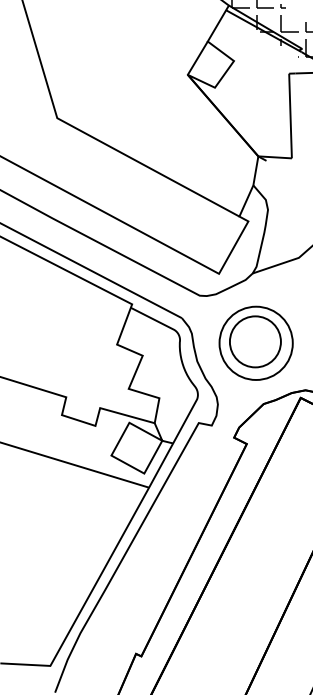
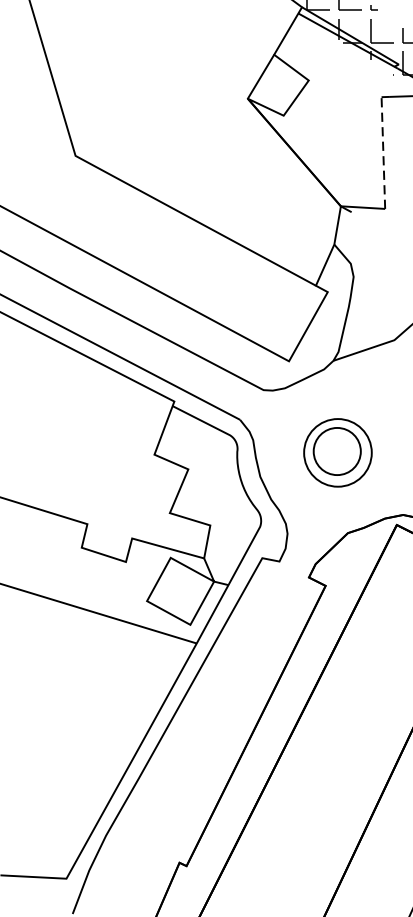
line: (290, 115) -> (383, 152), solid -> dashed
part: (255, 342) -> (337, 451), size x0.7

